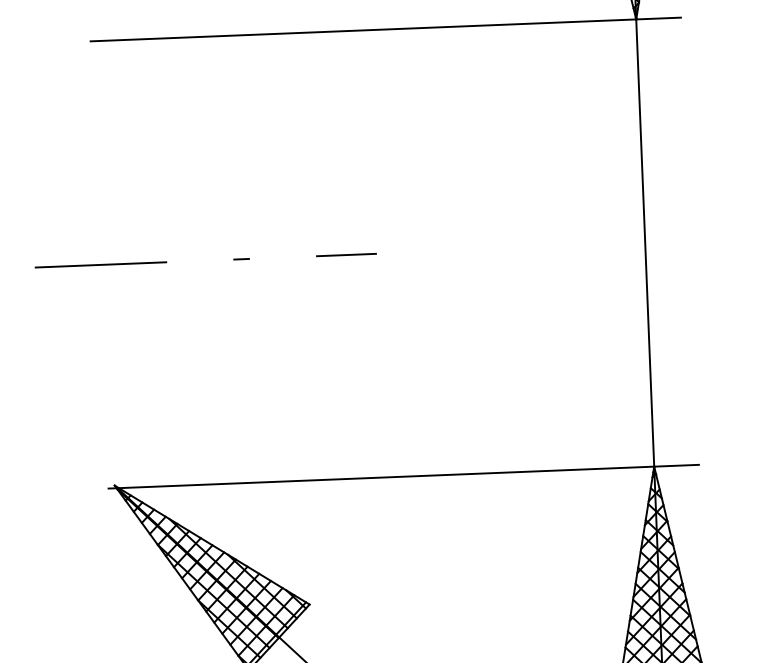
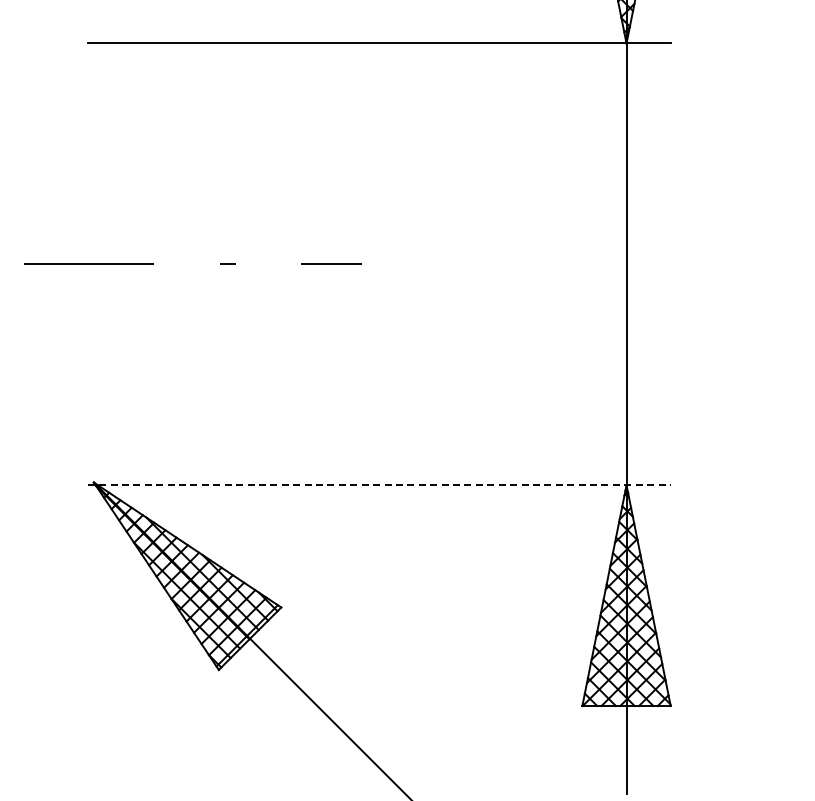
line: (404, 477) -> (379, 485), solid -> dashed

